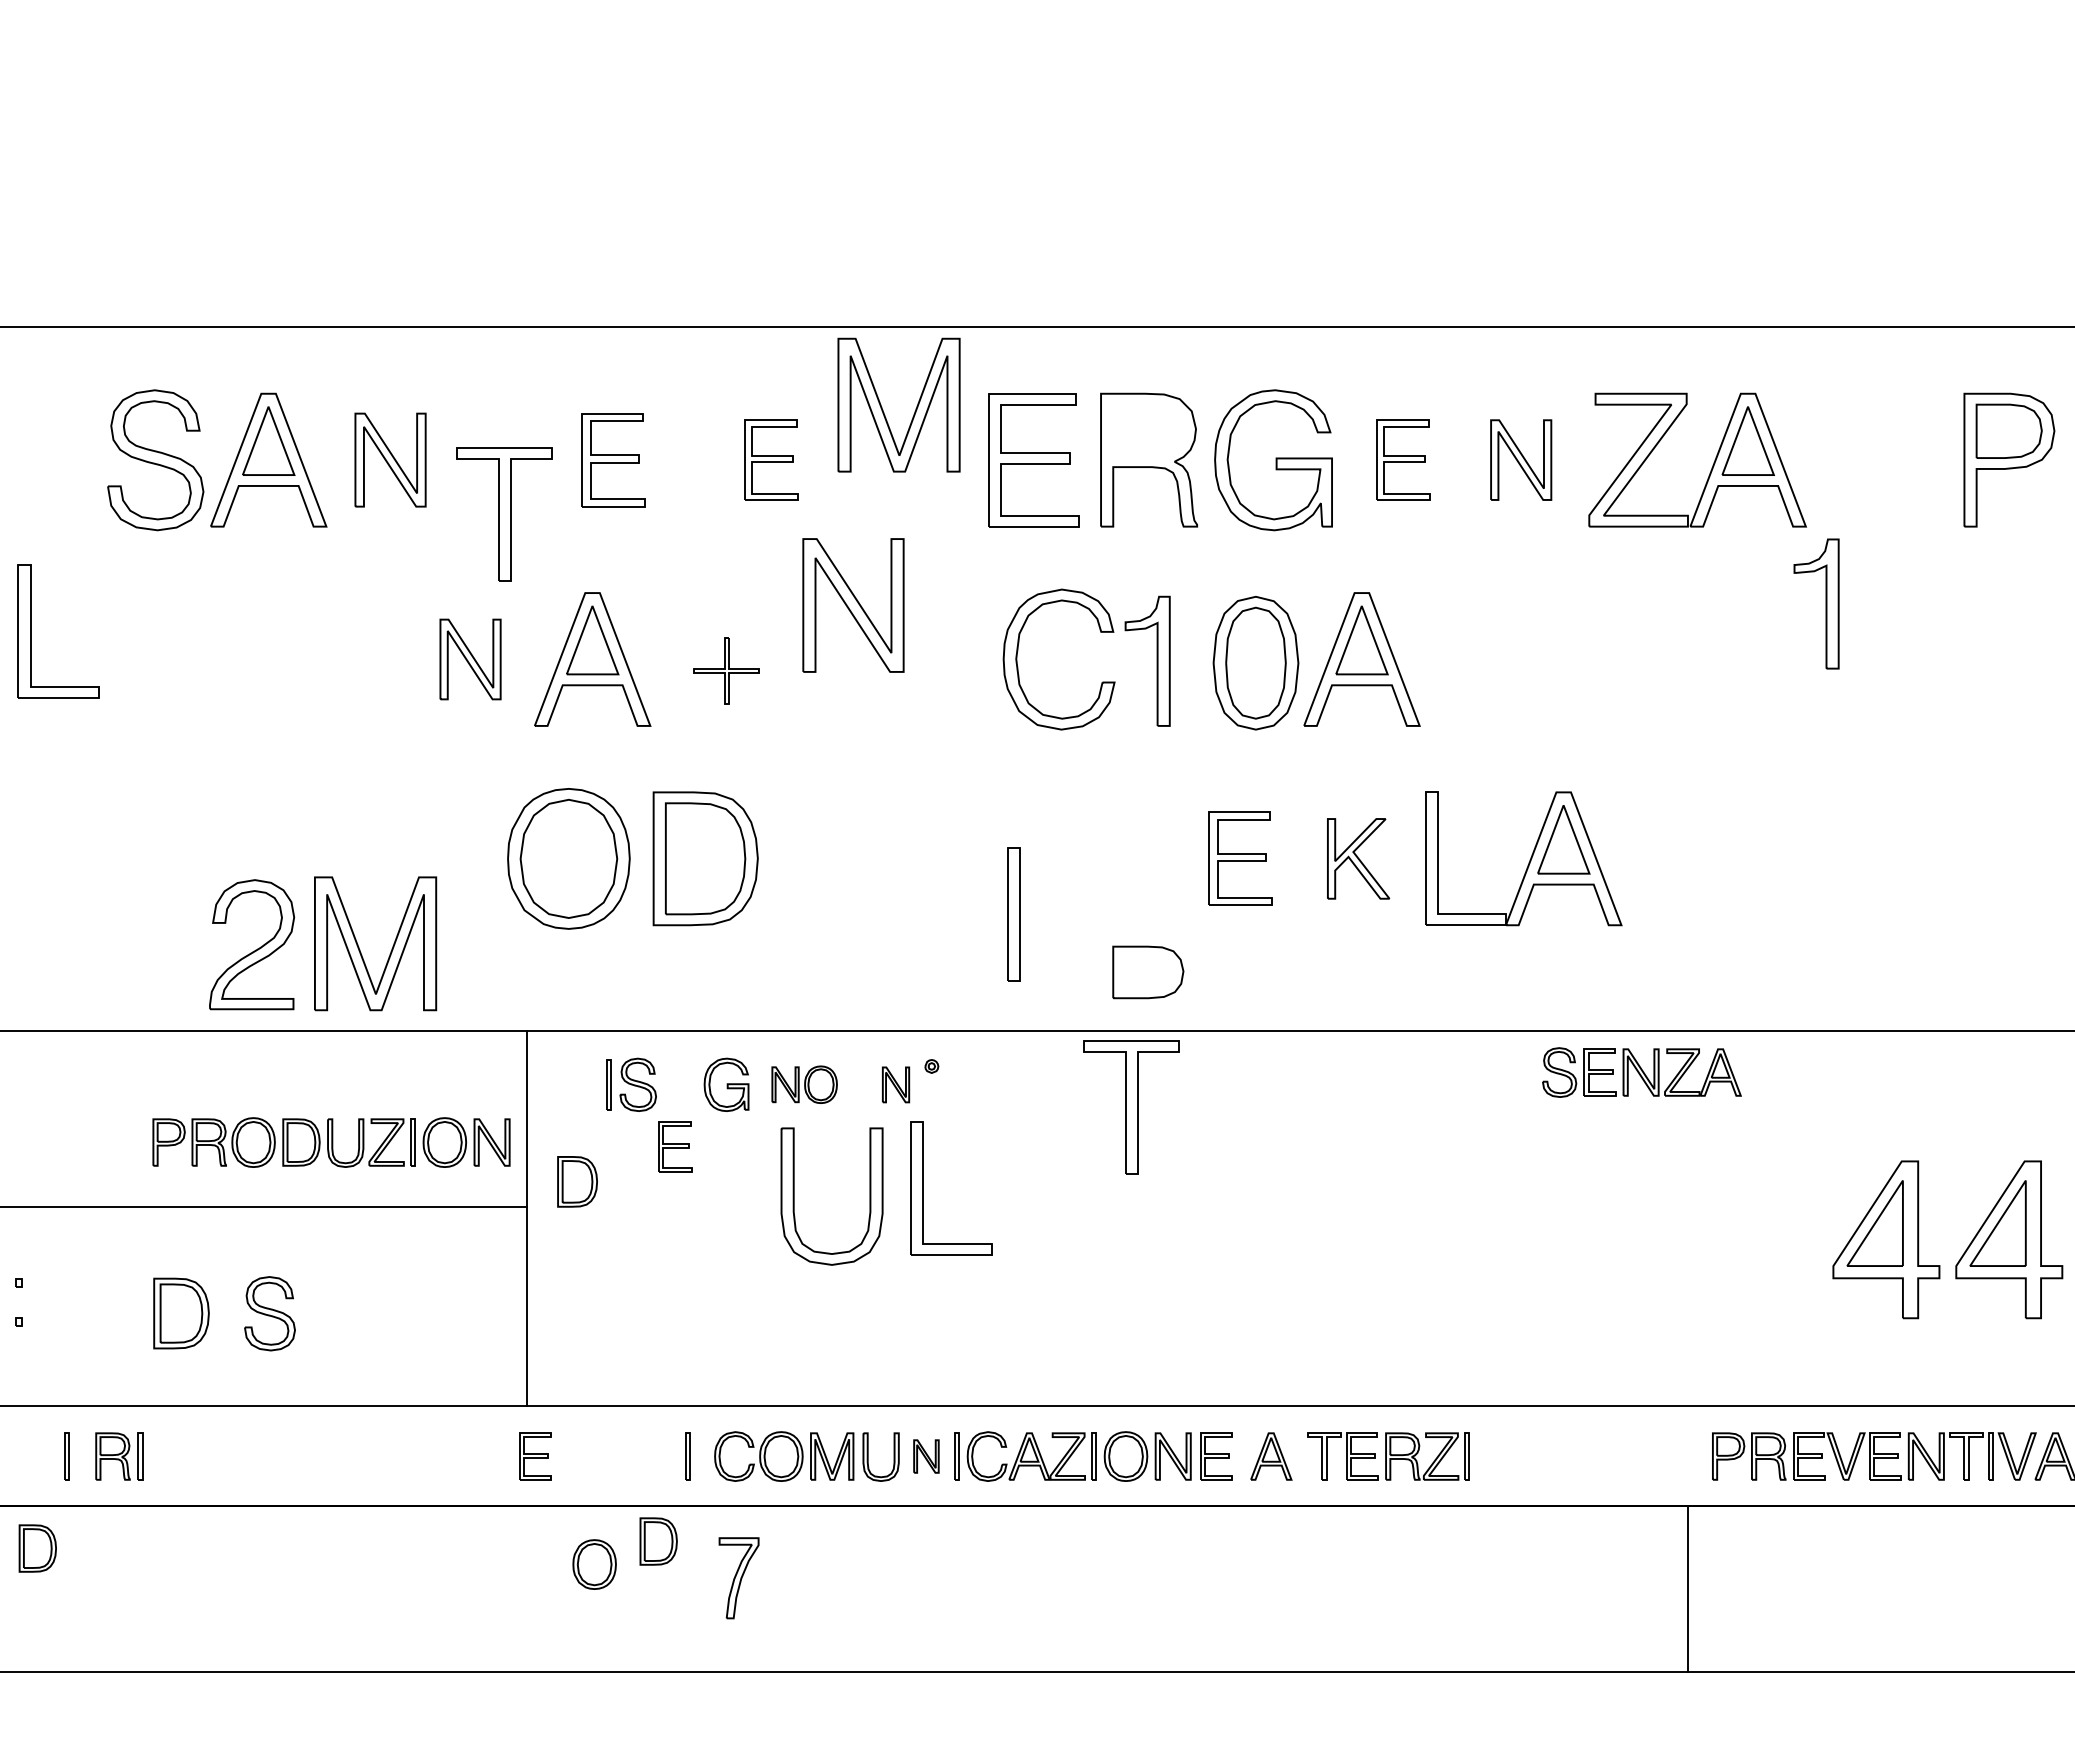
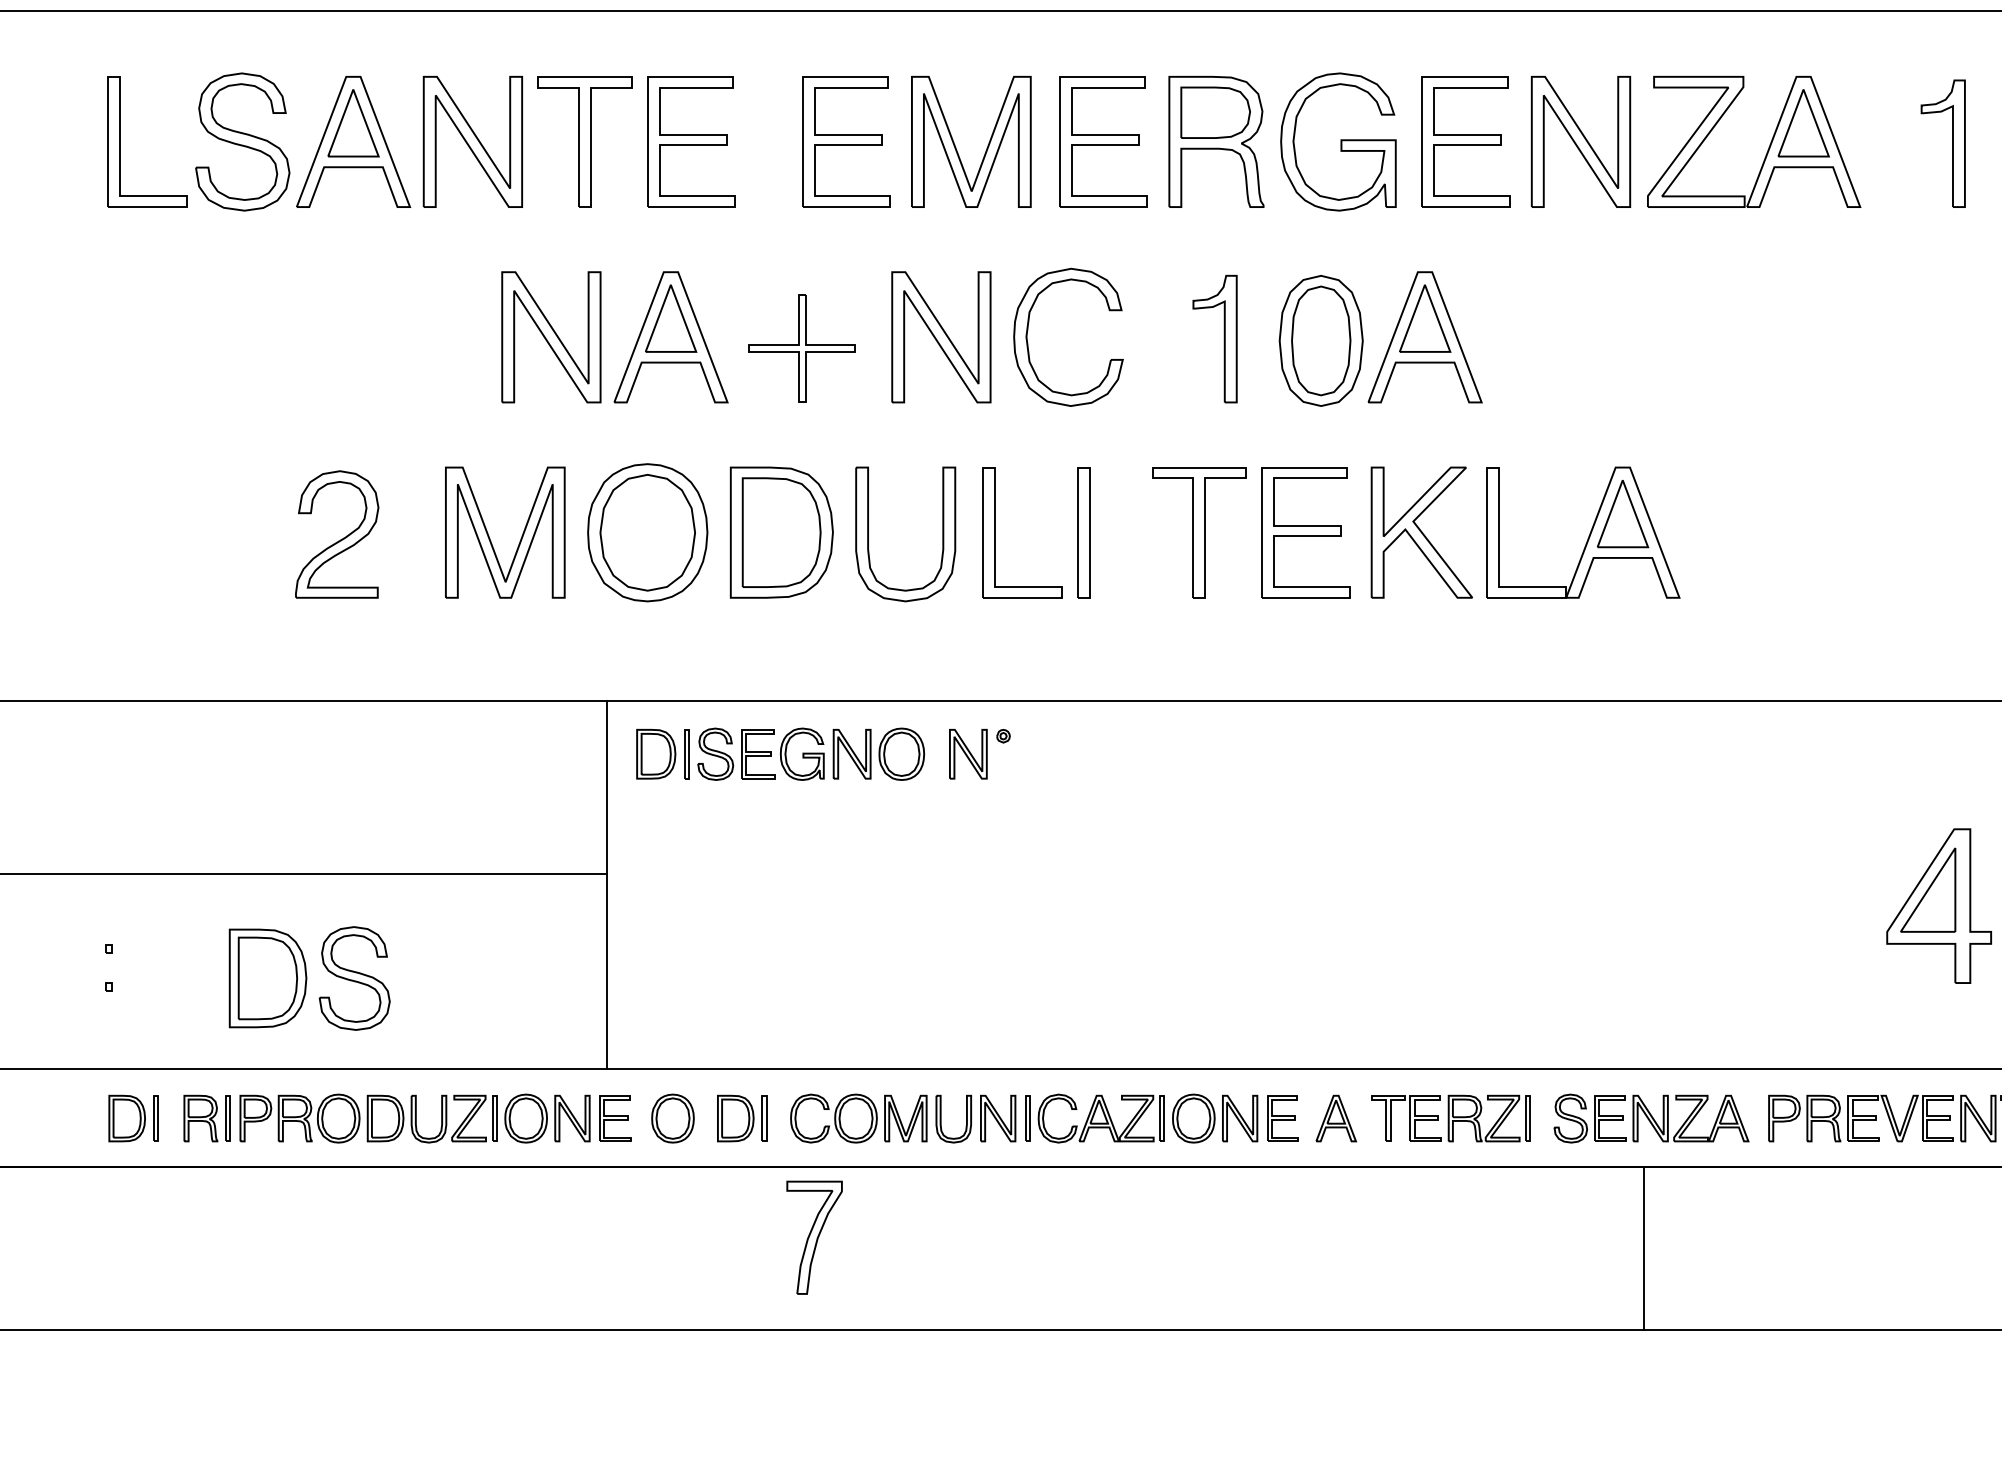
part: (883, 409) -> (956, 146), moved
part: (390, 459) -> (472, 141), size x1.43
part: (1521, 459) -> (1581, 141), size x1.67
part: (613, 460) -> (691, 142), size x1.43
part: (771, 460) -> (846, 142), size x1.67
part: (1403, 460) -> (1465, 142), size x1.67
part: (504, 514) -> (584, 142), moved
part: (1825, 603) -> (1951, 143), moved
part: (853, 605) -> (941, 337), moved
part: (31, 631) -> (120, 142), moved
part: (470, 659) -> (551, 337), size x1.67
part: (1018, 666) -> (1028, 344), moved
part: (726, 670) -> (802, 348), size x1.67
part: (1240, 858) -> (1306, 532), size x1.43
part: (1358, 858) -> (1421, 532), size x1.67
part: (1013, 914) -> (1083, 532), moved
part: (252, 944) -> (337, 534), moved
part: (360, 949) -> (490, 538), moved
part: (1148, 972) -> (1215, 112), moved
part: (1641, 1072) -> (1651, 1118), moved
part: (804, 1084) -> (878, 753), size x1.43
part: (895, 1084) -> (967, 753), size x1.43
part: (1131, 1107) -> (1199, 532), moved
part: (331, 1142) -> (415, 1118), moved
part: (675, 1146) -> (758, 753), moved
part: (577, 1181) -> (656, 753), moved
part: (923, 1188) -> (995, 532), moved
part: (794, 1196) -> (868, 534), moved
part: (181, 1313) -> (268, 978), size x1.43
part: (269, 1313) -> (354, 978), size x1.43
part: (926, 1456) -> (998, 1118), size x1.43
part: (658, 1541) -> (735, 1118), moved
part: (37, 1548) -> (126, 1118), moved
part: (594, 1564) -> (672, 1118), moved
part: (738, 1578) -> (813, 1238), size x1.43
line: (1687, 1588) -> (1644, 1247), moved

